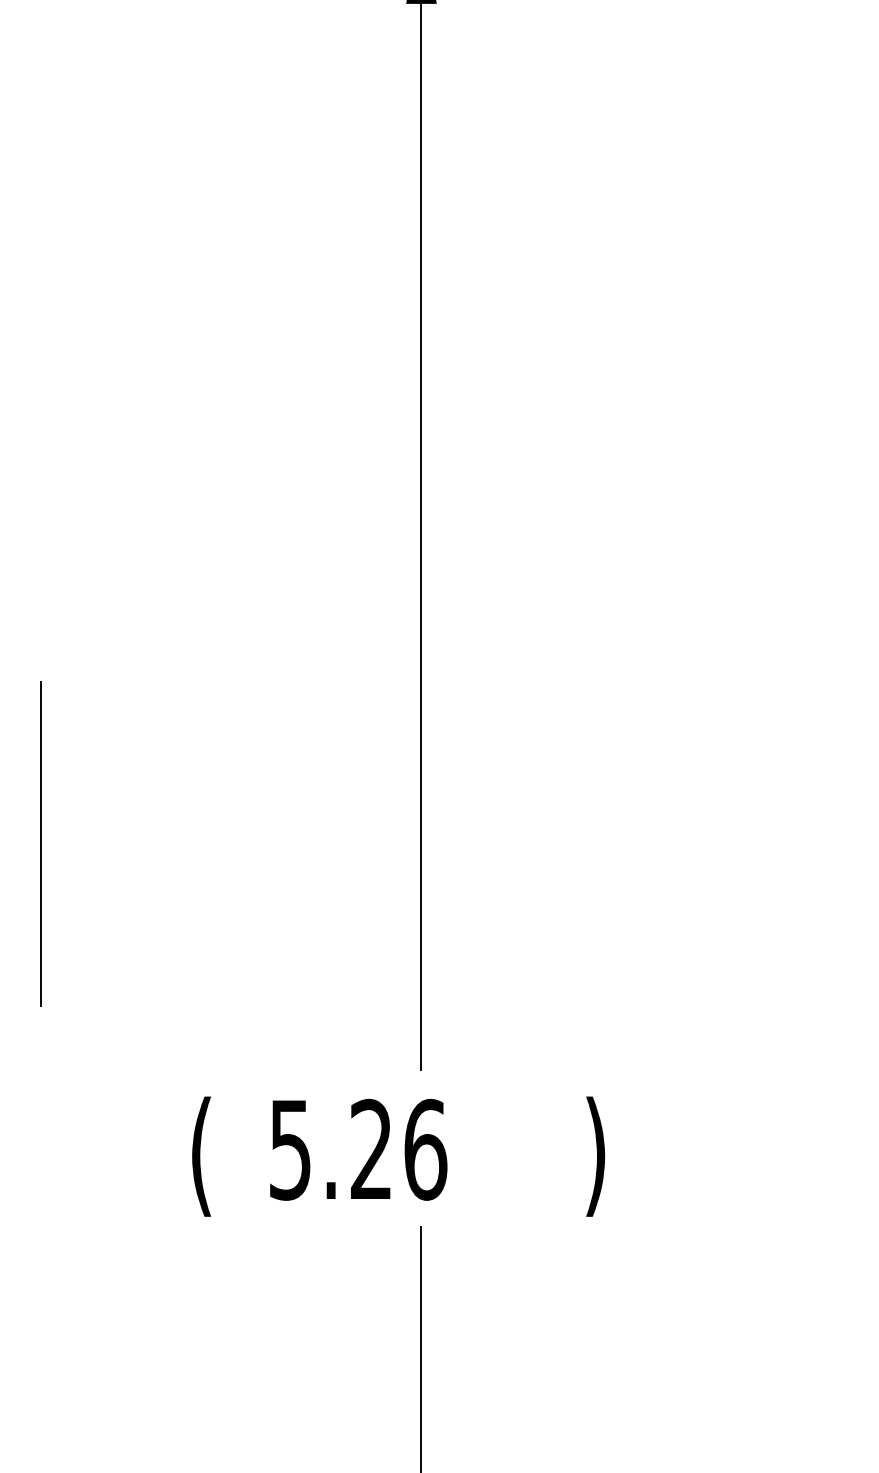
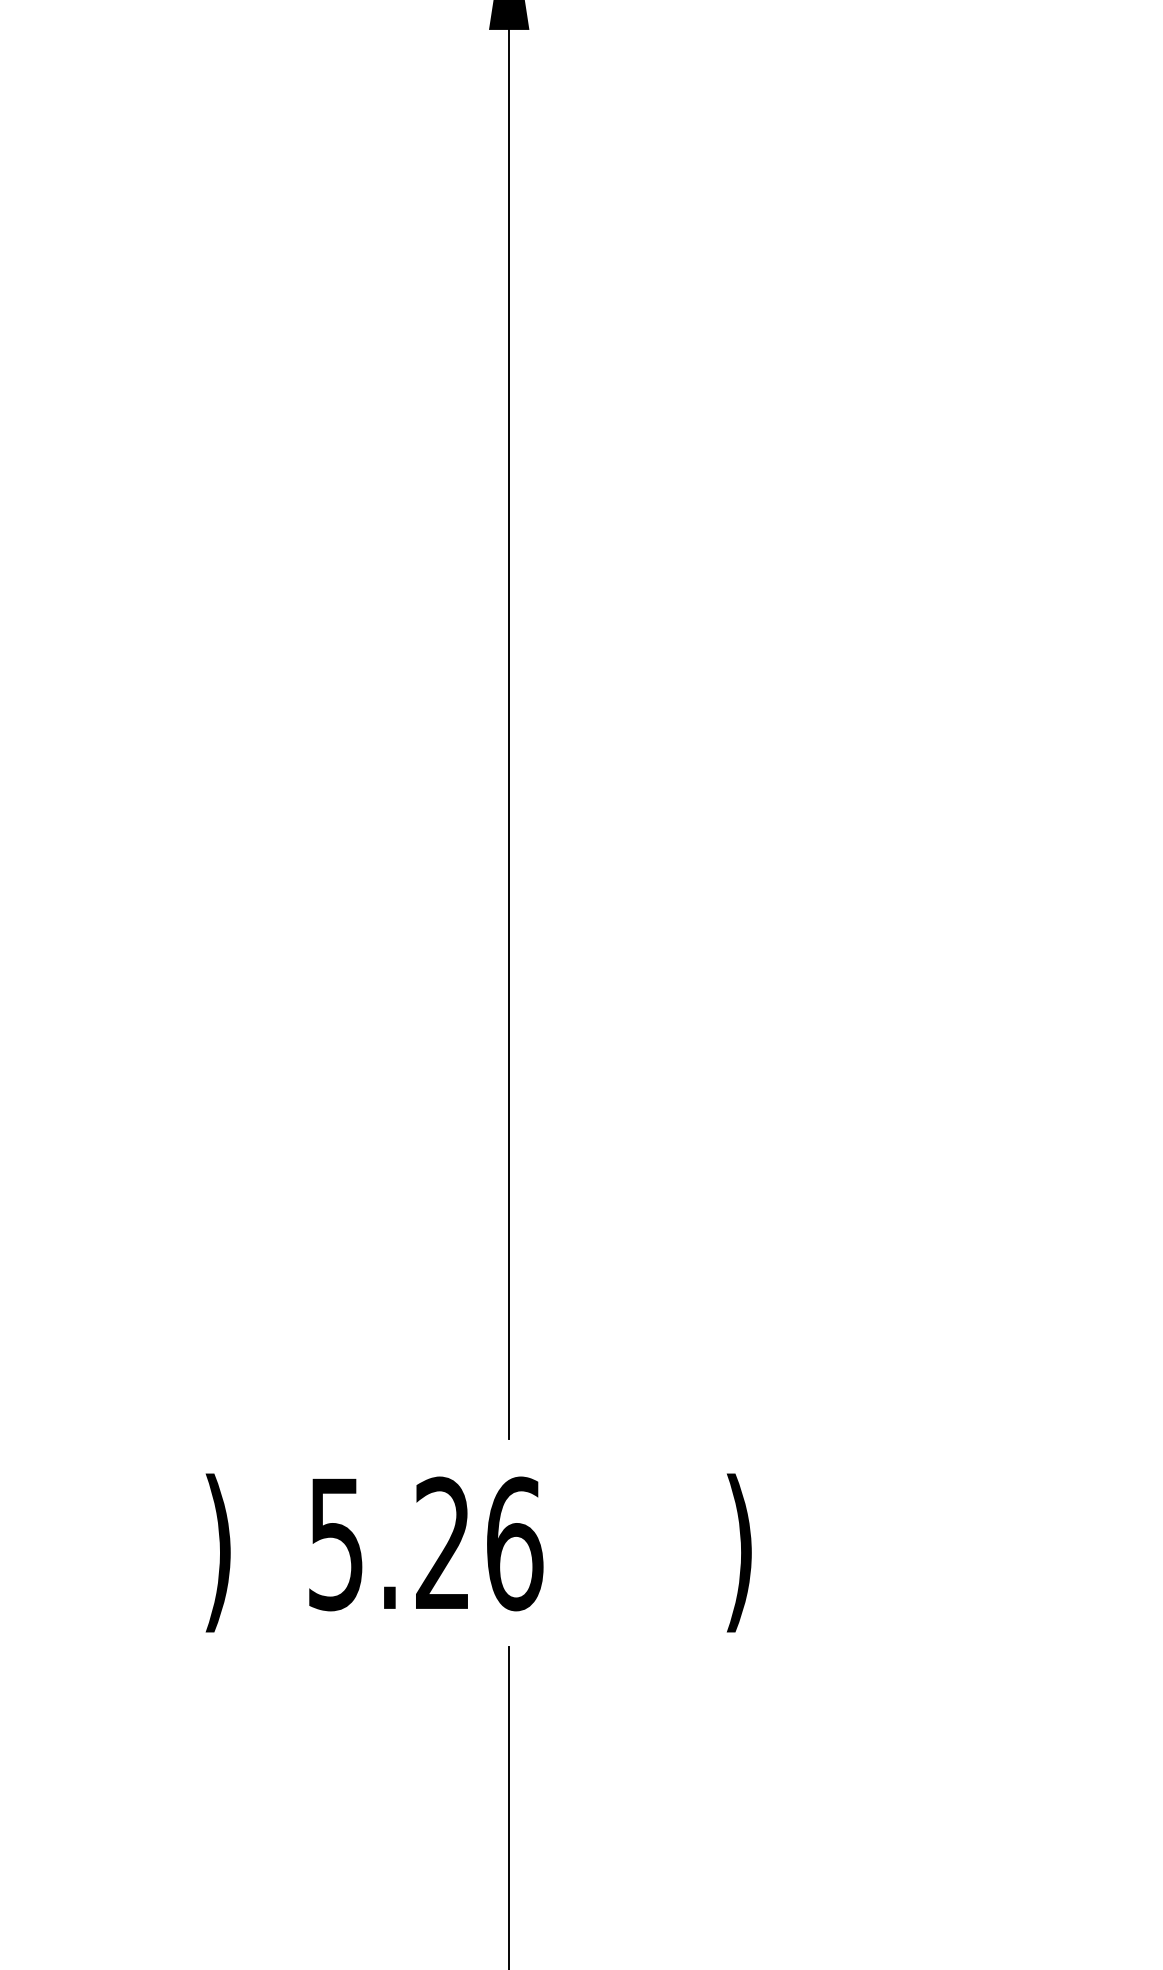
line: (40, 843) -> (6, 1139), removed
text: (201, 1156) -> (218, 1552), ( -> )

